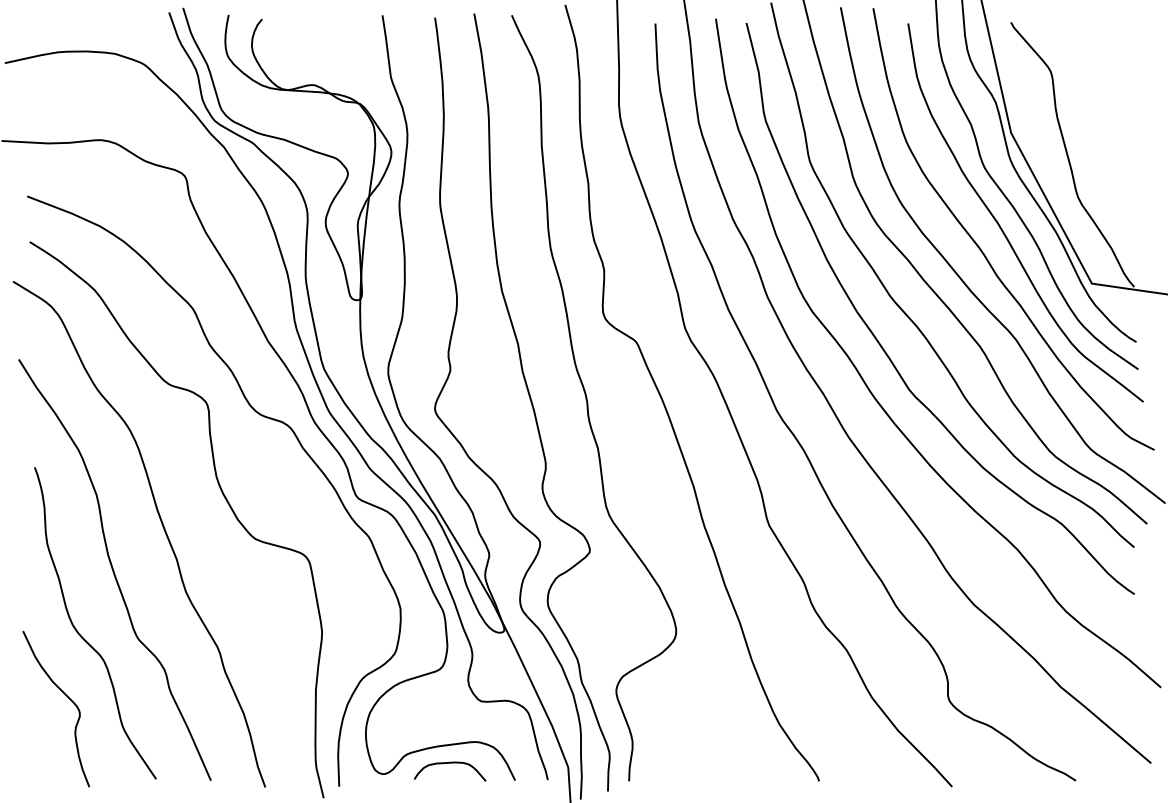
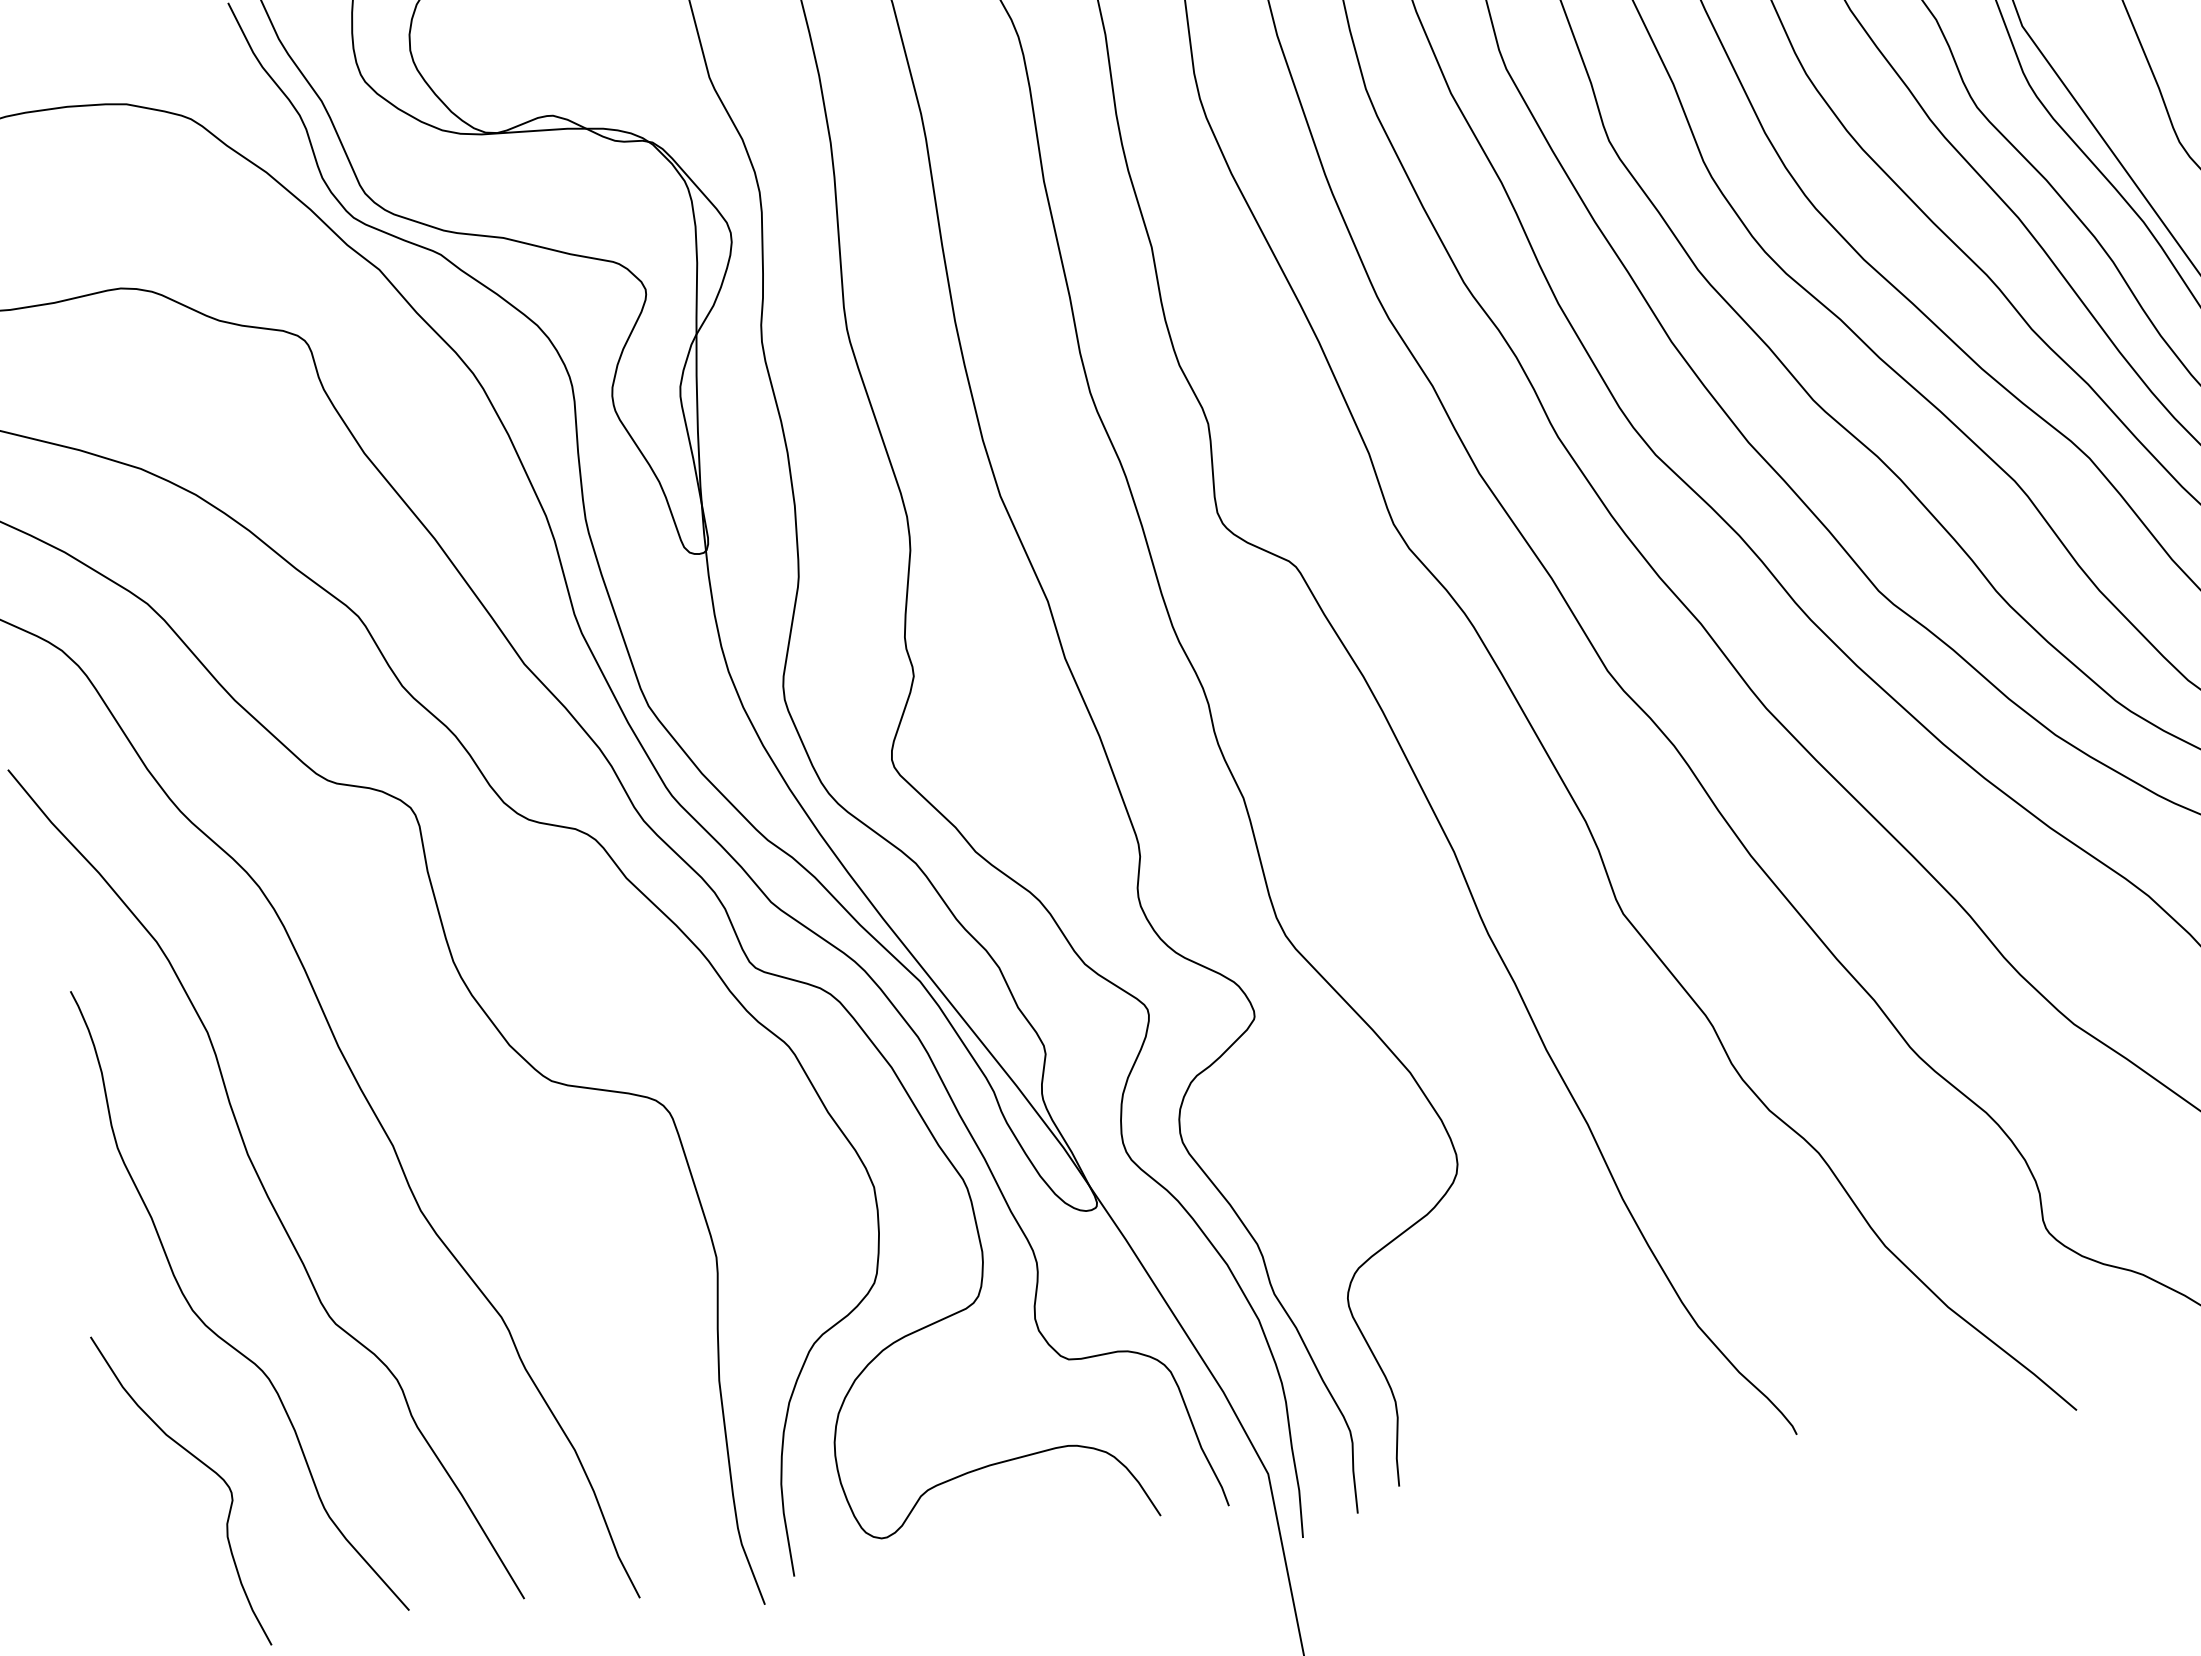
curve: (449, 763) -> (1018, 1498), removed

